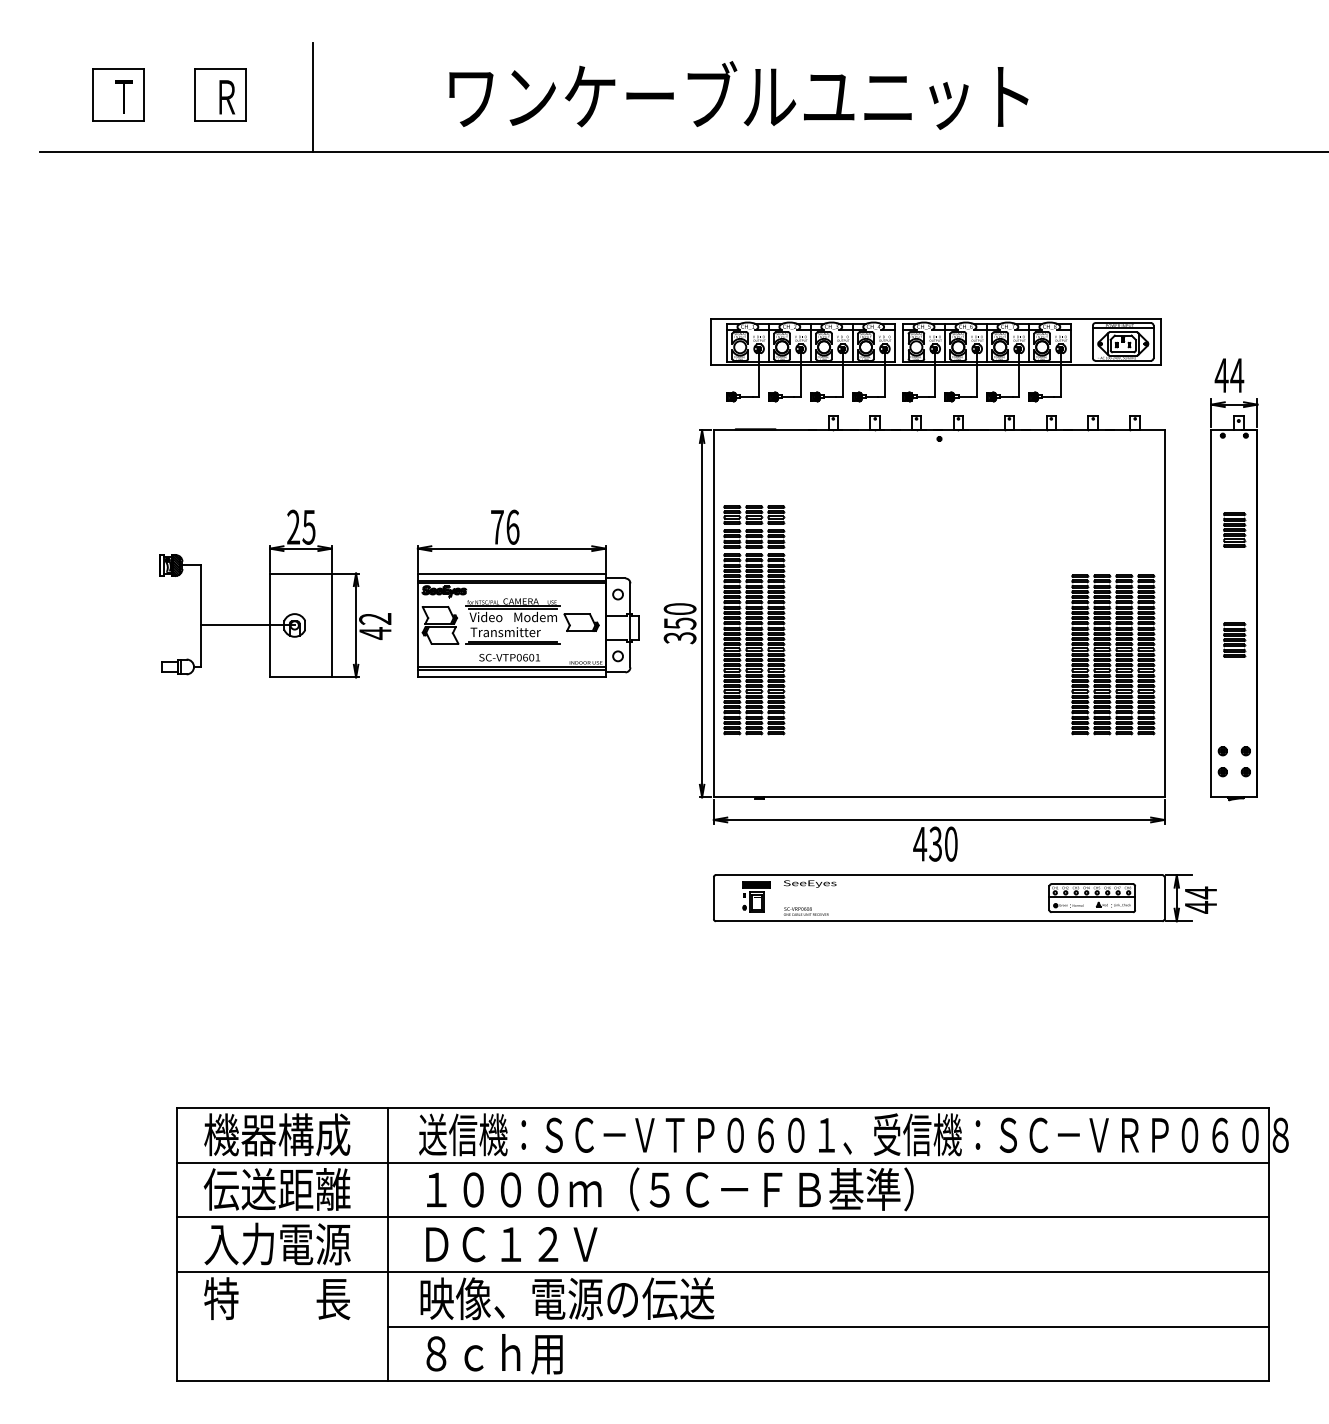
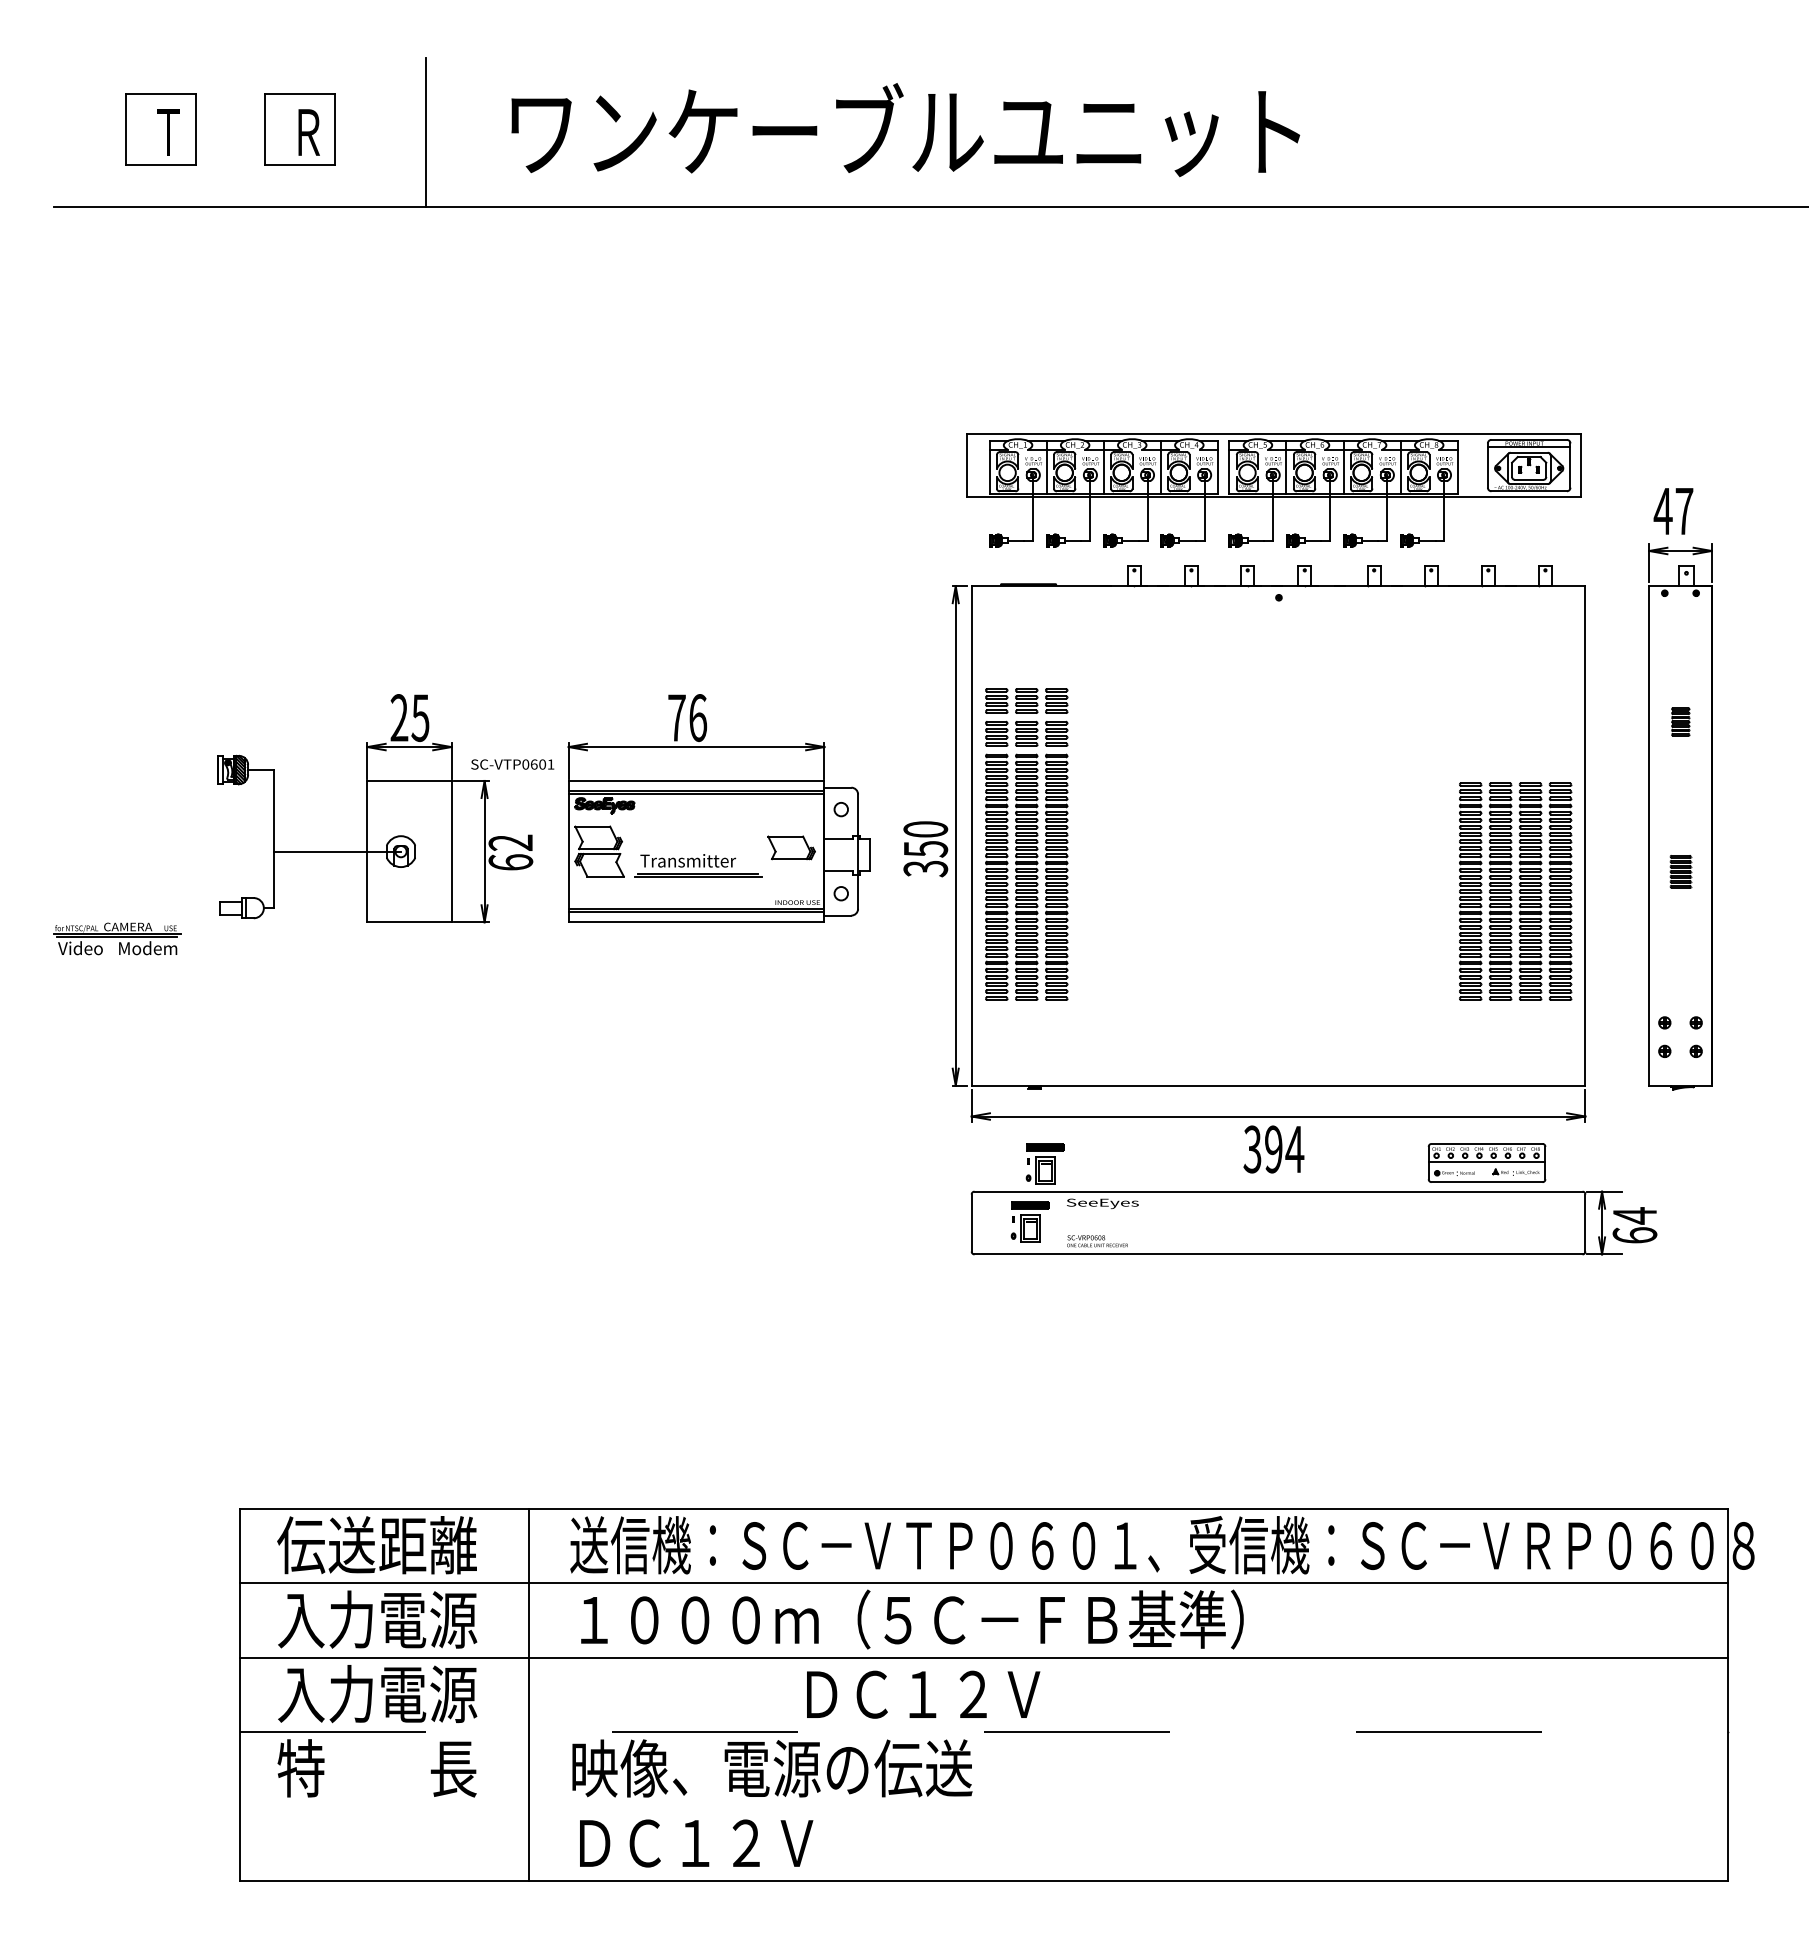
text: (738, 95) -> (905, 130), moved
text: (1236, 375) -> (1683, 511), 44 -> 47
part: (1234, 529) -> (1680, 721), size x0.6
part: (513, 609) -> (117, 938), moved
text: (375, 633) -> (510, 862), 42 -> 62
part: (1234, 640) -> (1680, 871), size x0.7
text: (509, 657) -> (512, 764), moved
text: (935, 844) -> (1273, 1149), 430 -> 394
part: (767, 854) -> (1044, 1163), added
part: (1091, 897) -> (1486, 1162), moved
text: (1200, 907) -> (1634, 1235), 44 -> 64
text: (276, 1135) -> (376, 1545), 機器構成 -> 伝送距離
text: (277, 1189) -> (377, 1619), 伝送距離 -> 入力電源
text: (511, 1244) -> (923, 1694), moved
line: (723, 1272) -> (984, 1732), solid -> dashed
line: (829, 1326) -> (1128, 1806), removed
text: (511, 1353) -> (696, 1843), ８ｃｈ用 -> ＤＣ１２Ｖ

